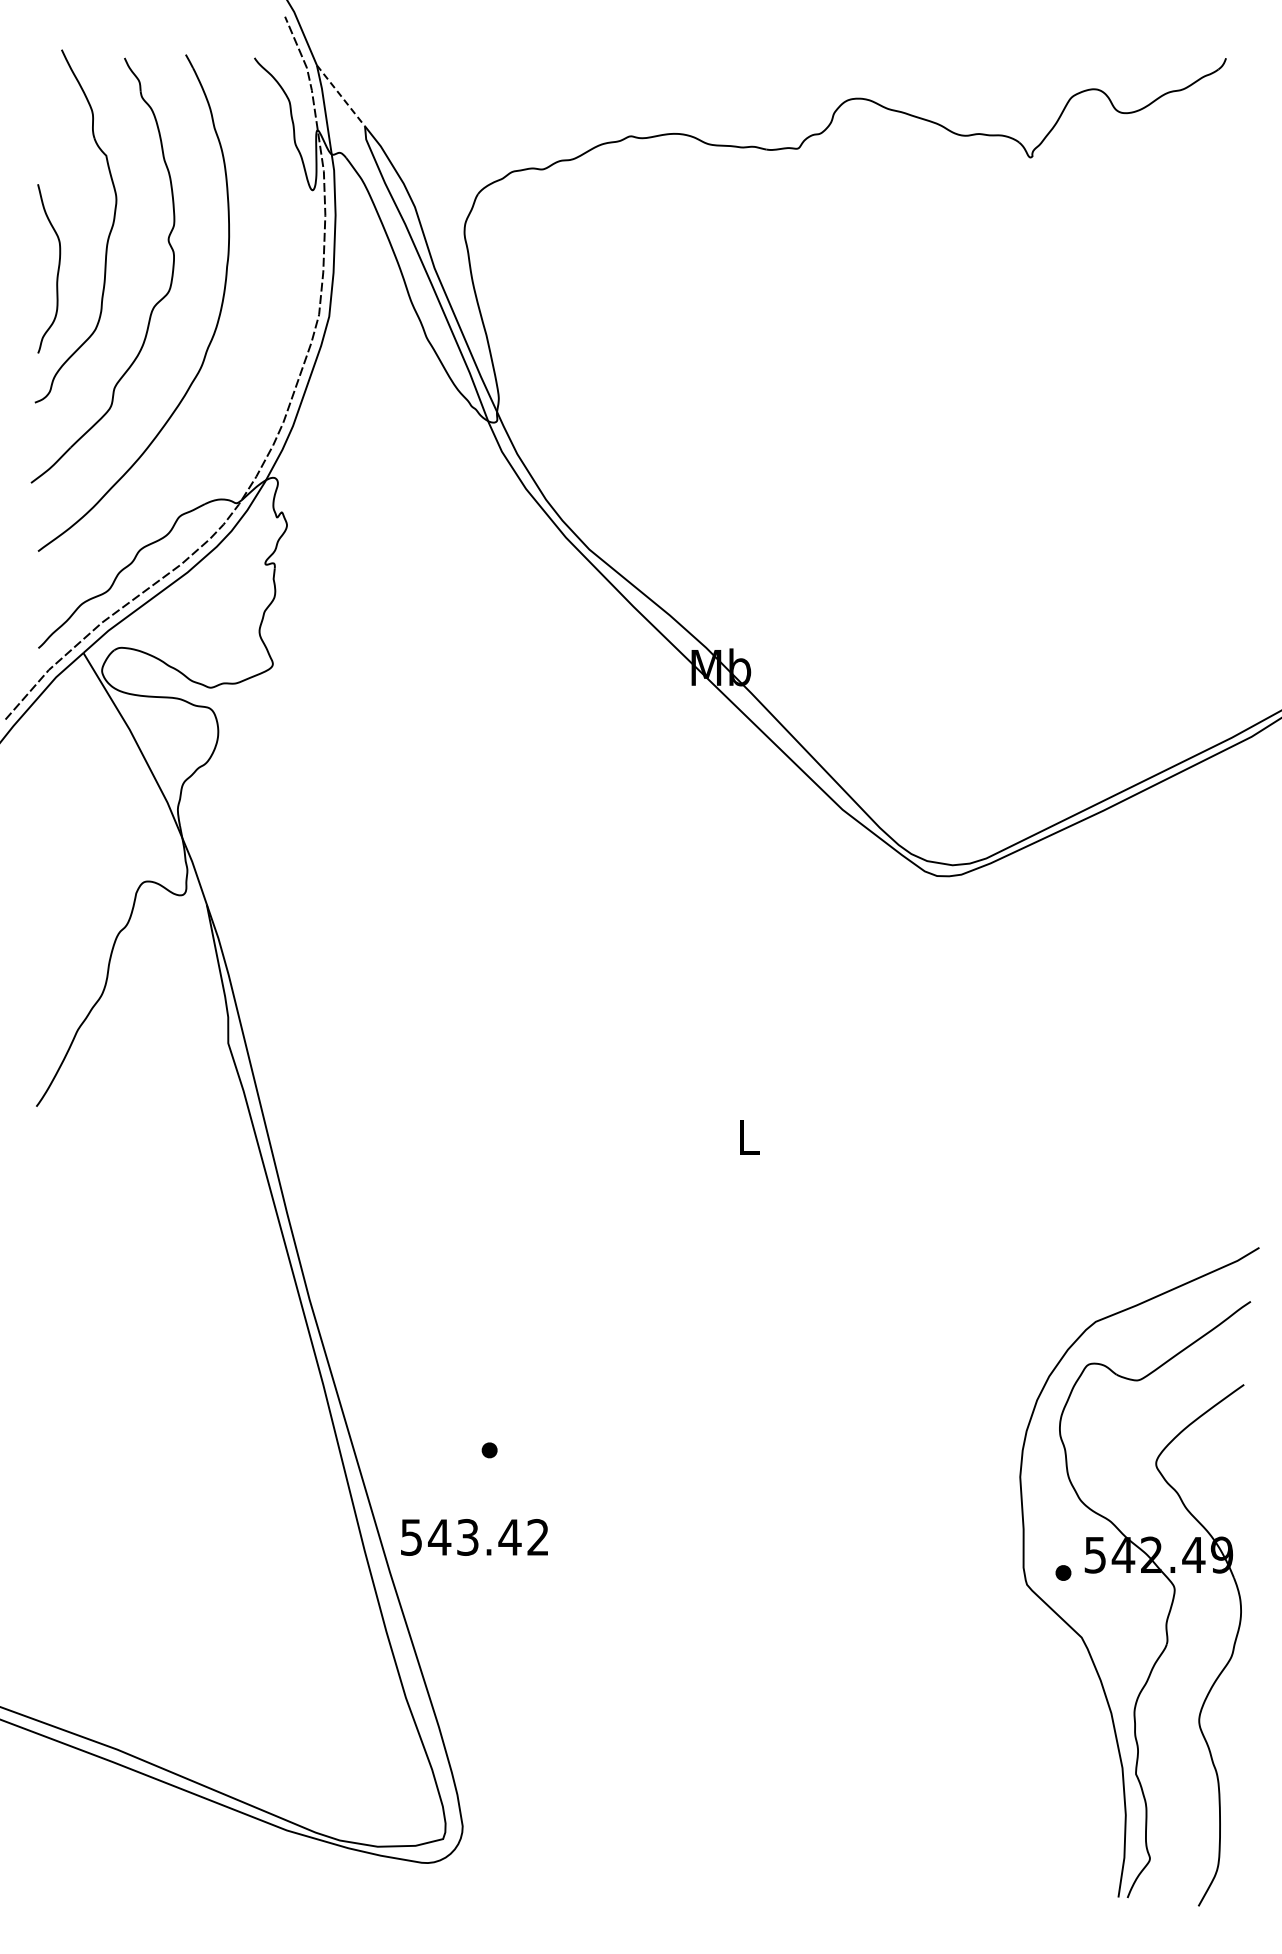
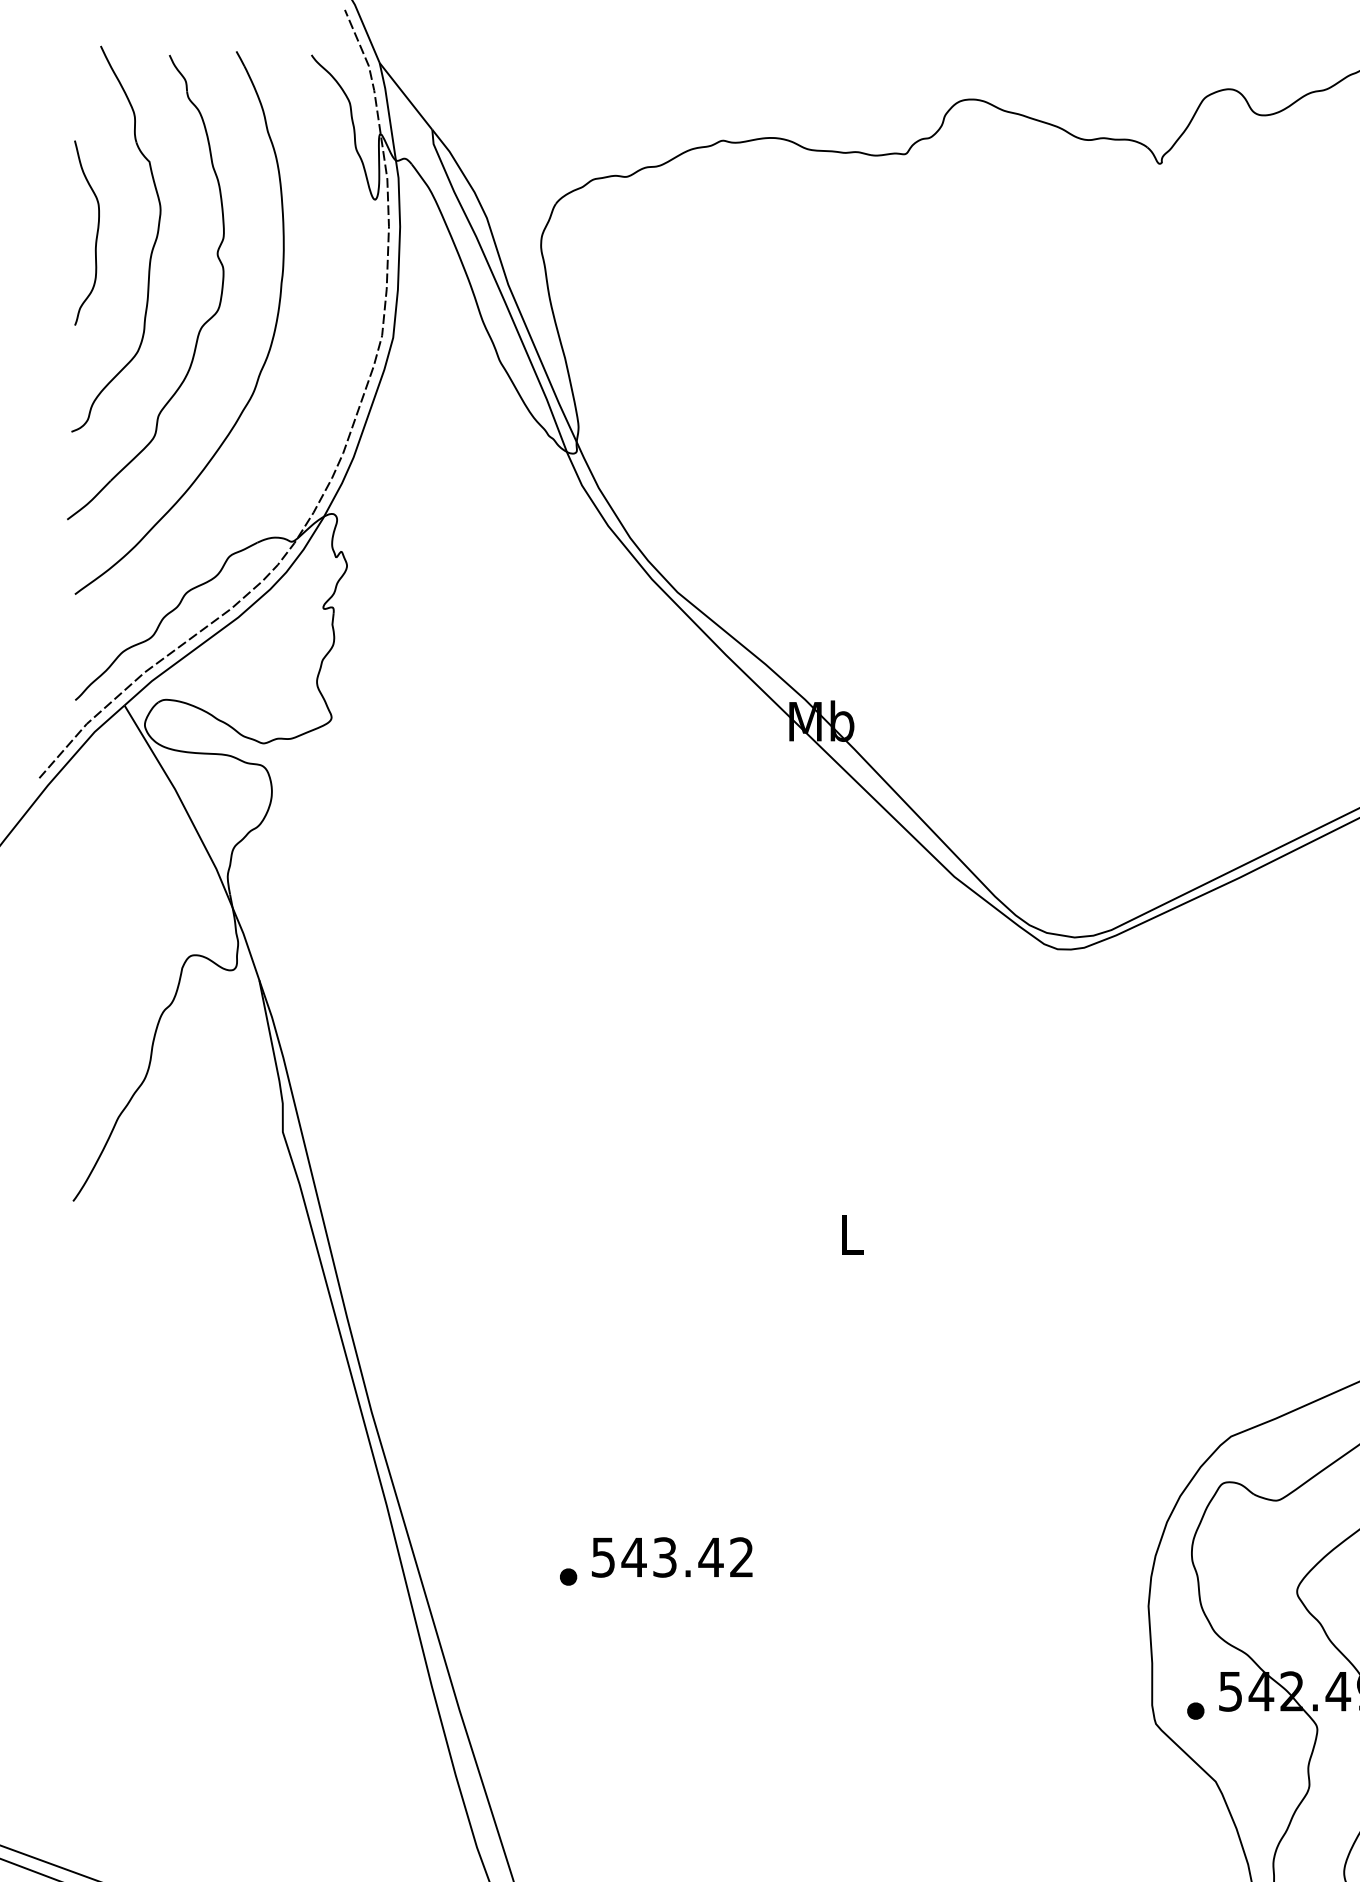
line: (340, 95) -> (405, 96), dashed -> solid
curve: (57, 269) -> (96, 233), moved
text: (474, 1537) -> (672, 1557), moved

